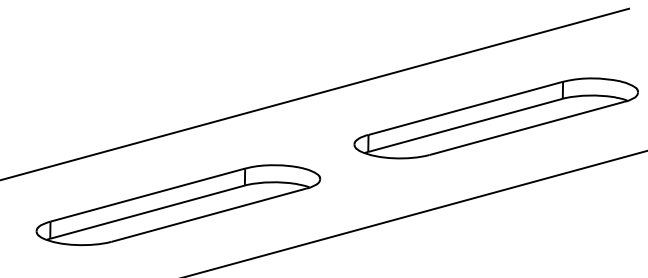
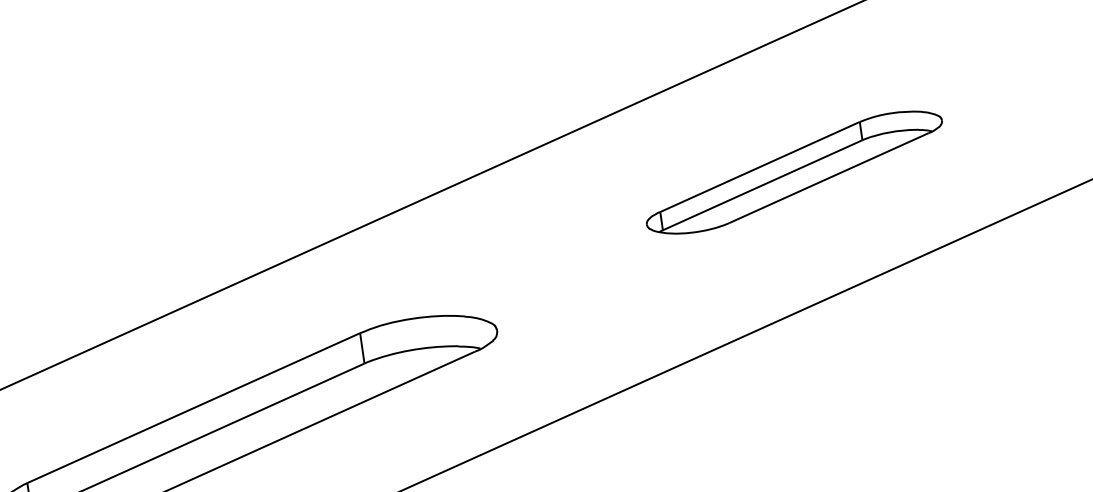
part: (495, 118) -> (793, 172), size x0.6

